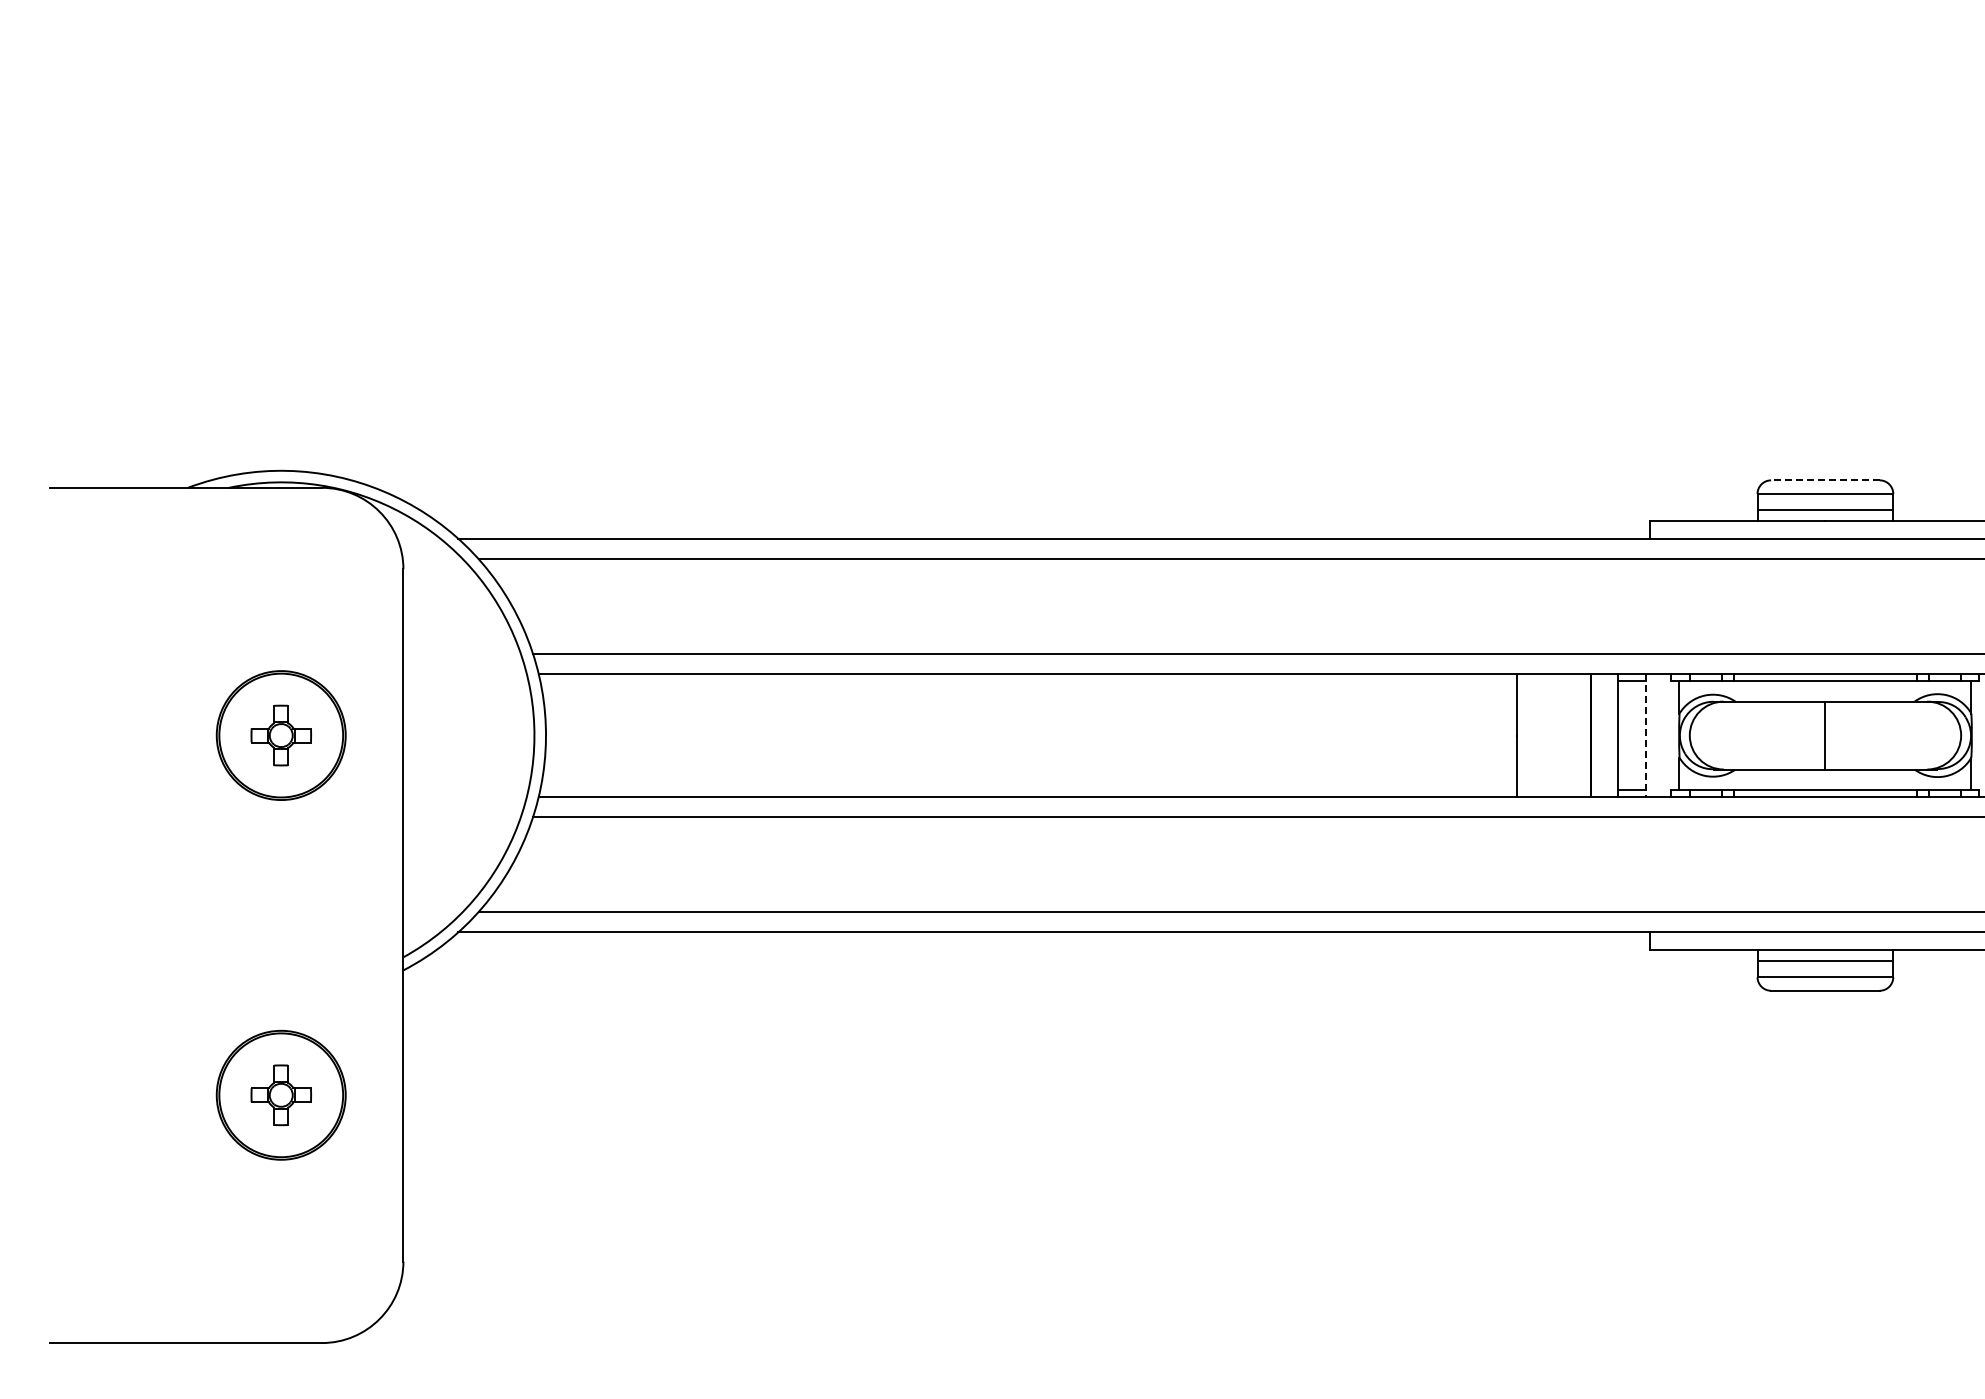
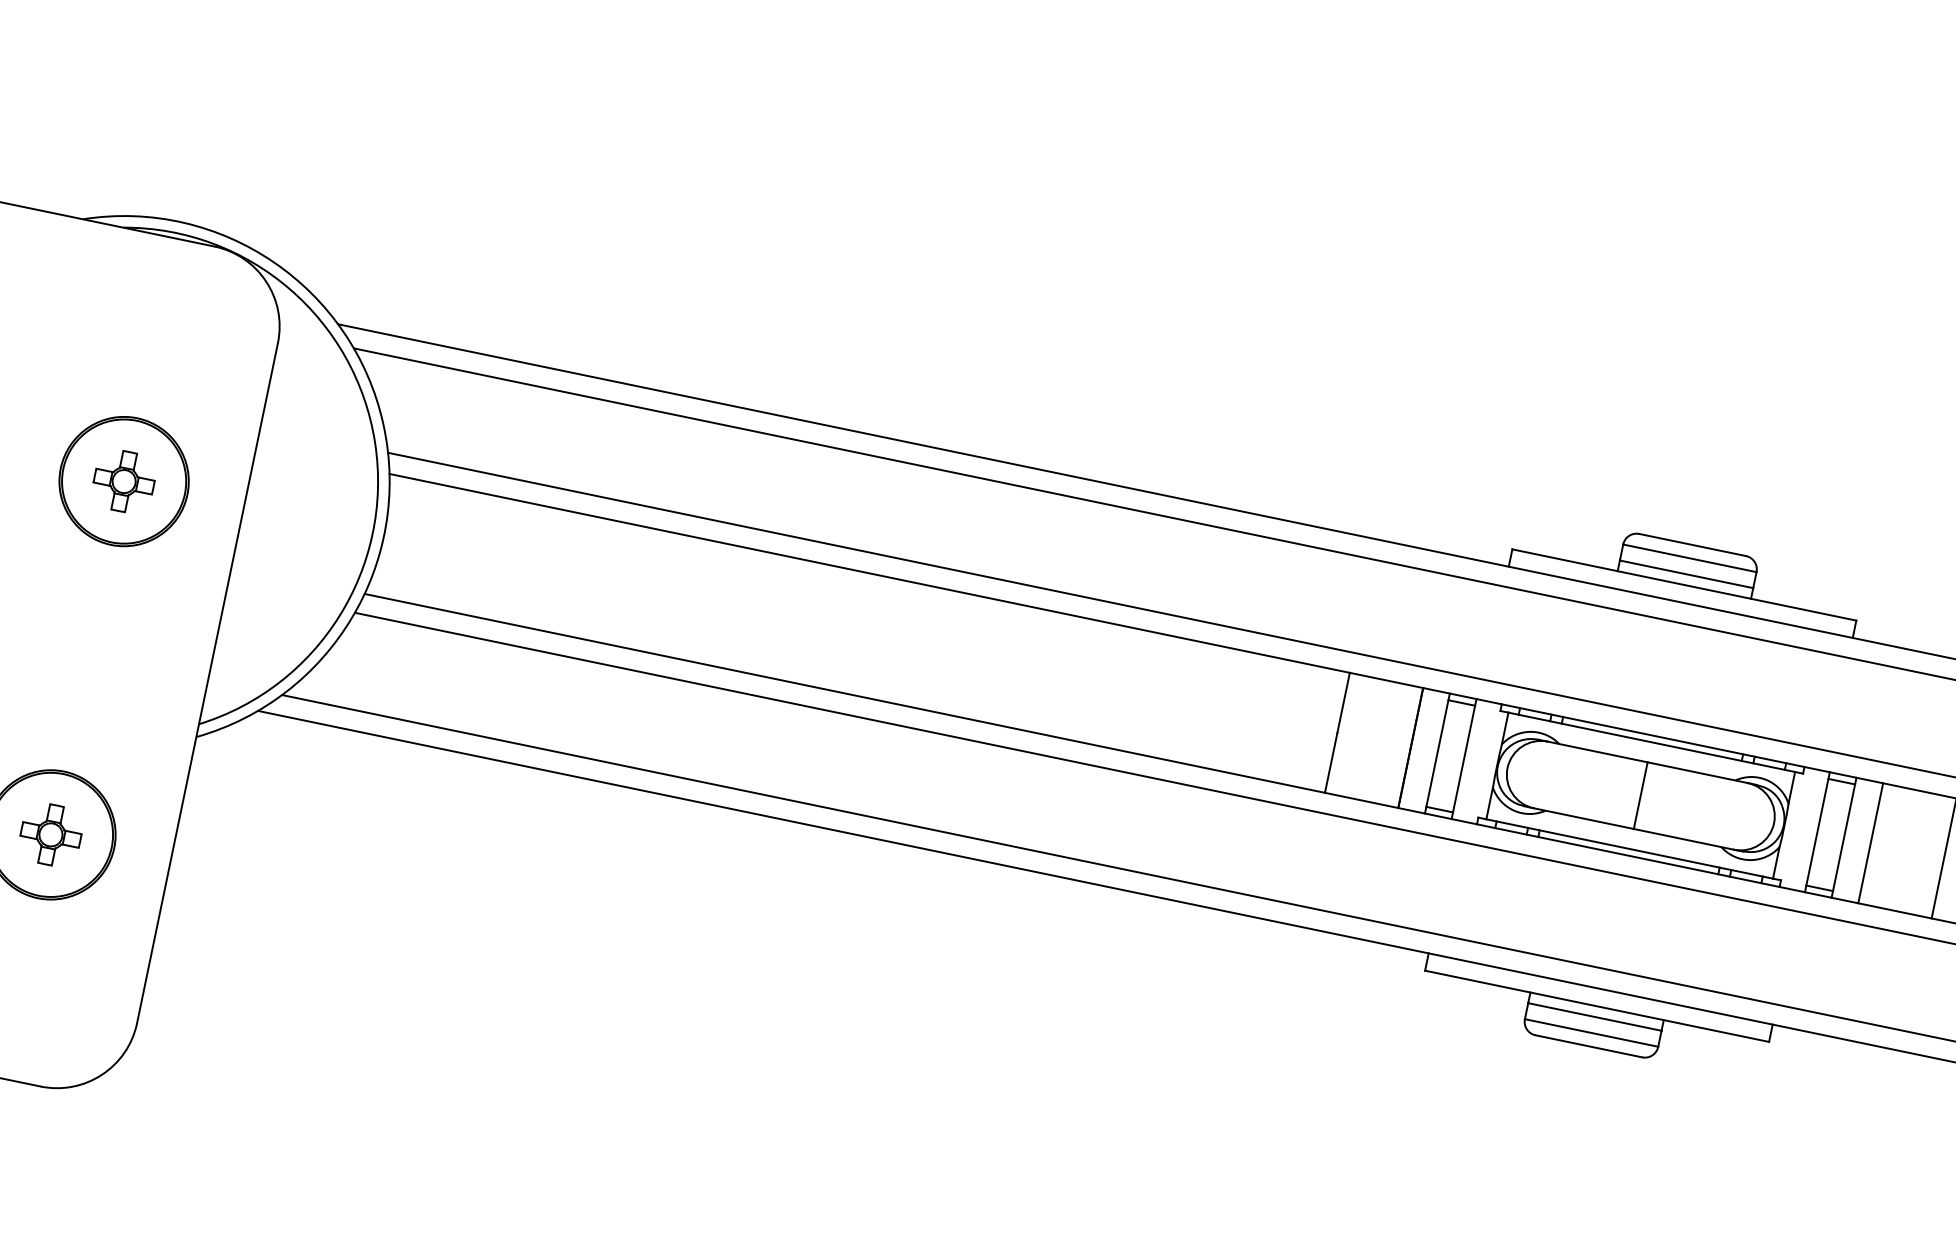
line: (1824, 480) -> (1691, 544), dashed -> solid
line: (1645, 736) -> (1463, 759), dashed -> solid

